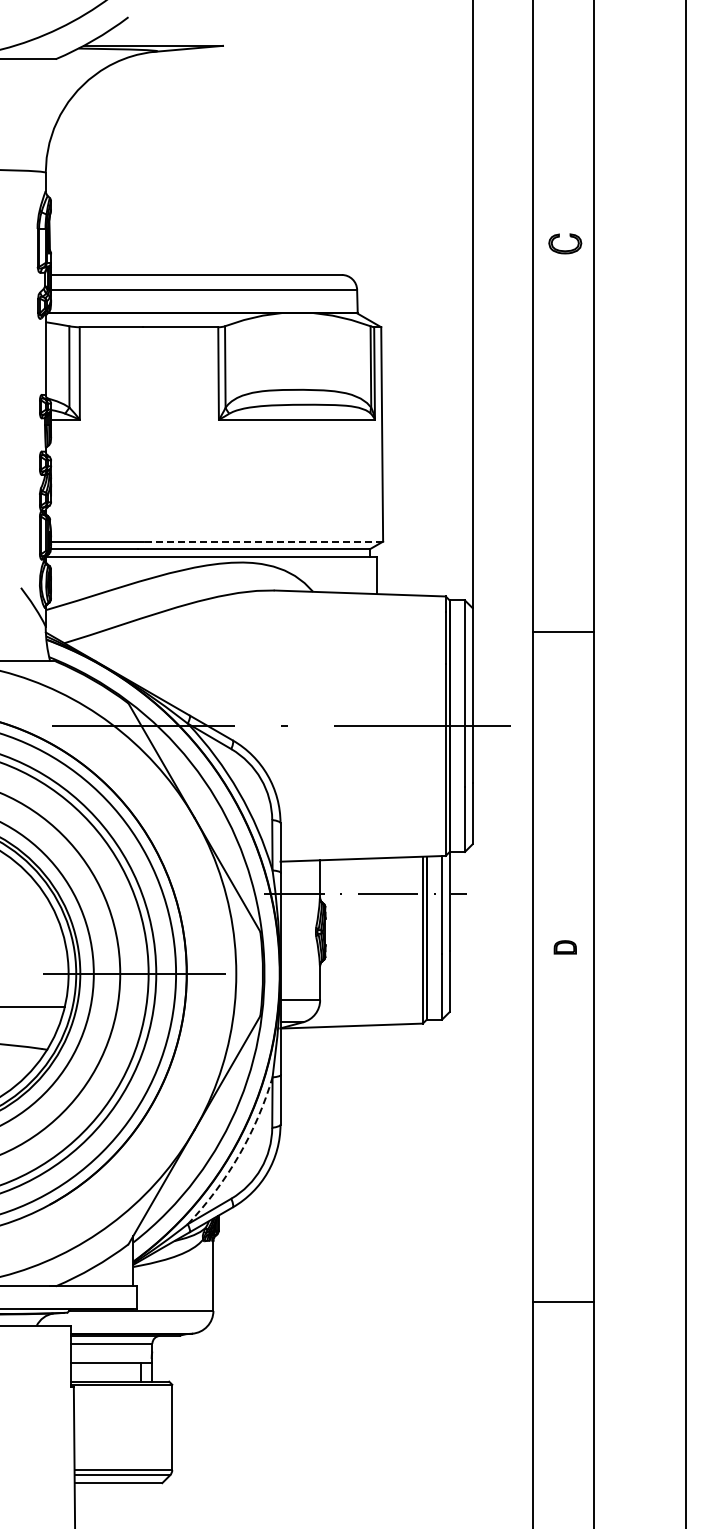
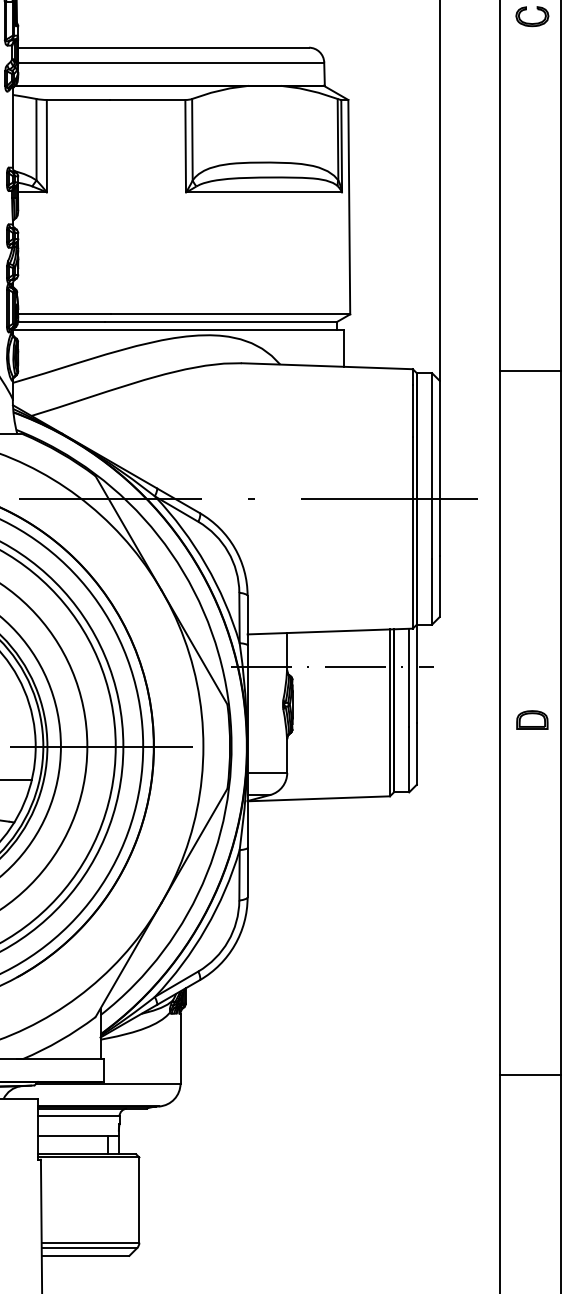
line: (263, 541) -> (230, 314), dashed -> solid
line: (563, 632) -> (530, 371), moved
part: (565, 947) -> (532, 720), size x1.43
arc: (238, 1155) -> (205, 928), dashed -> solid

